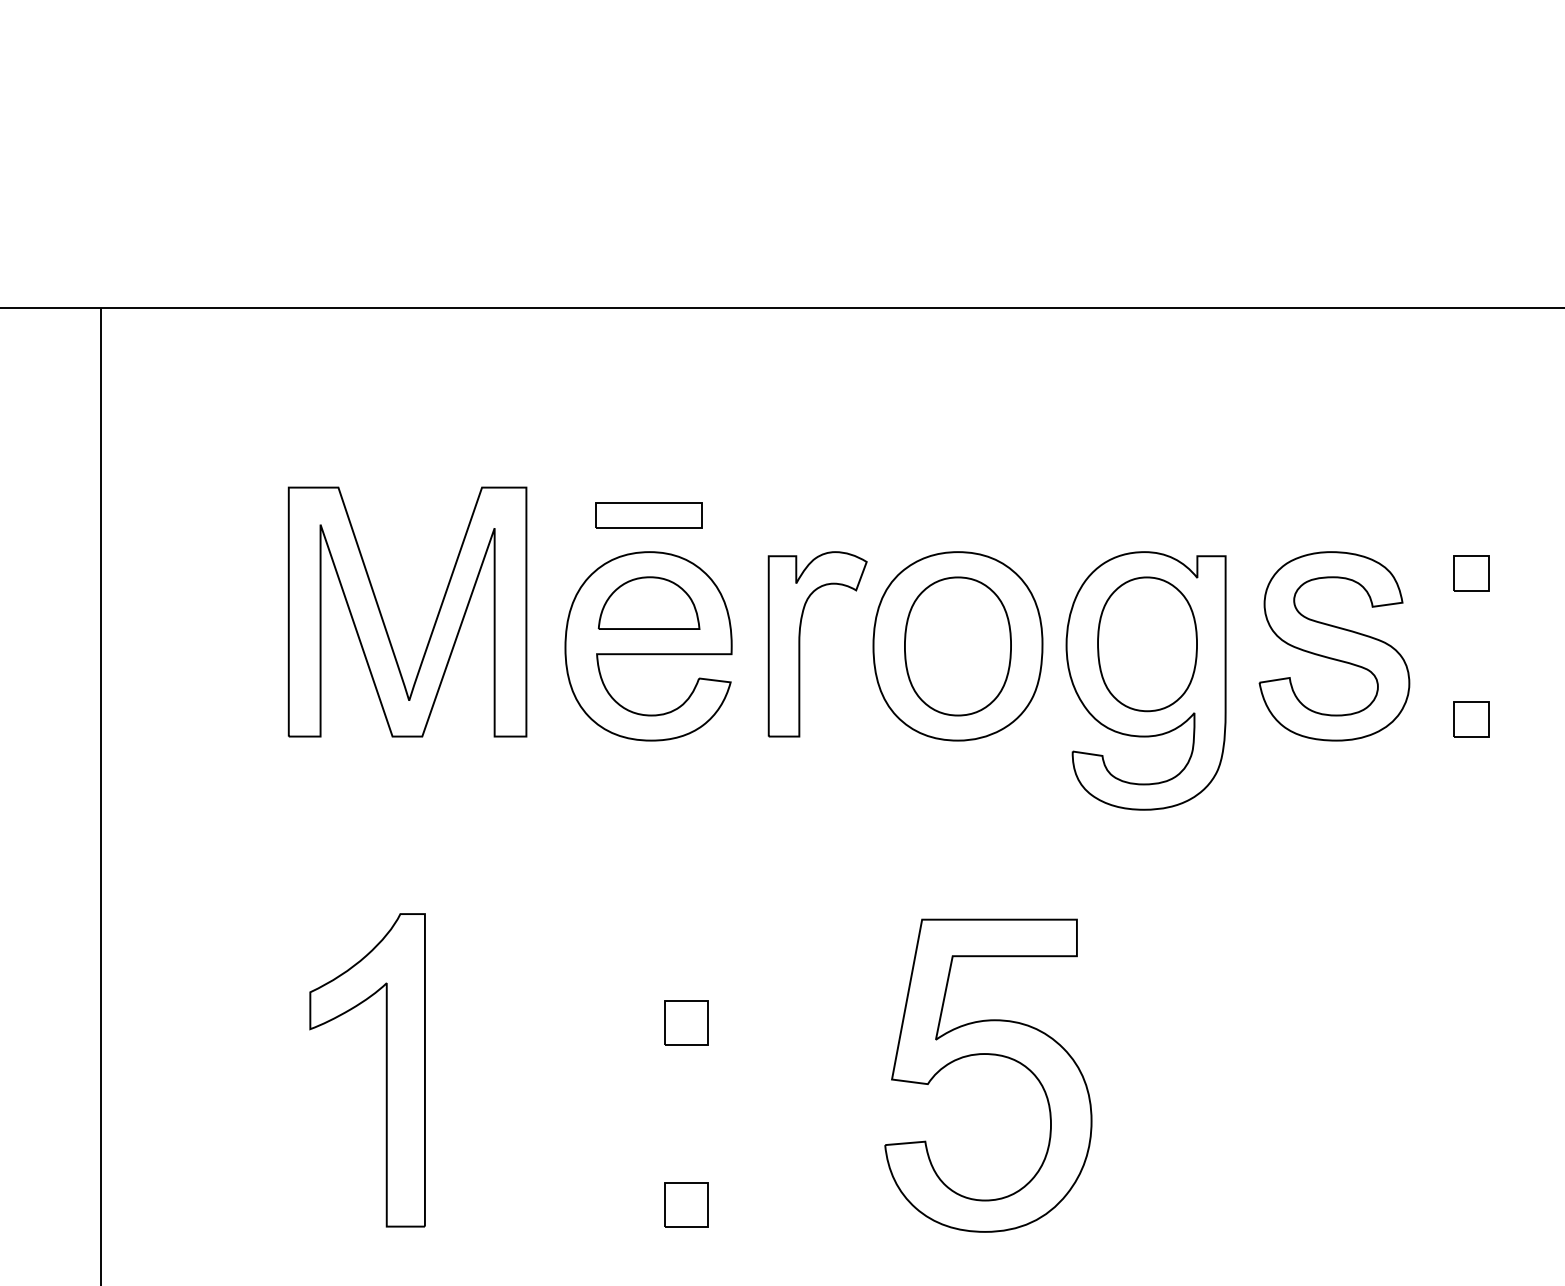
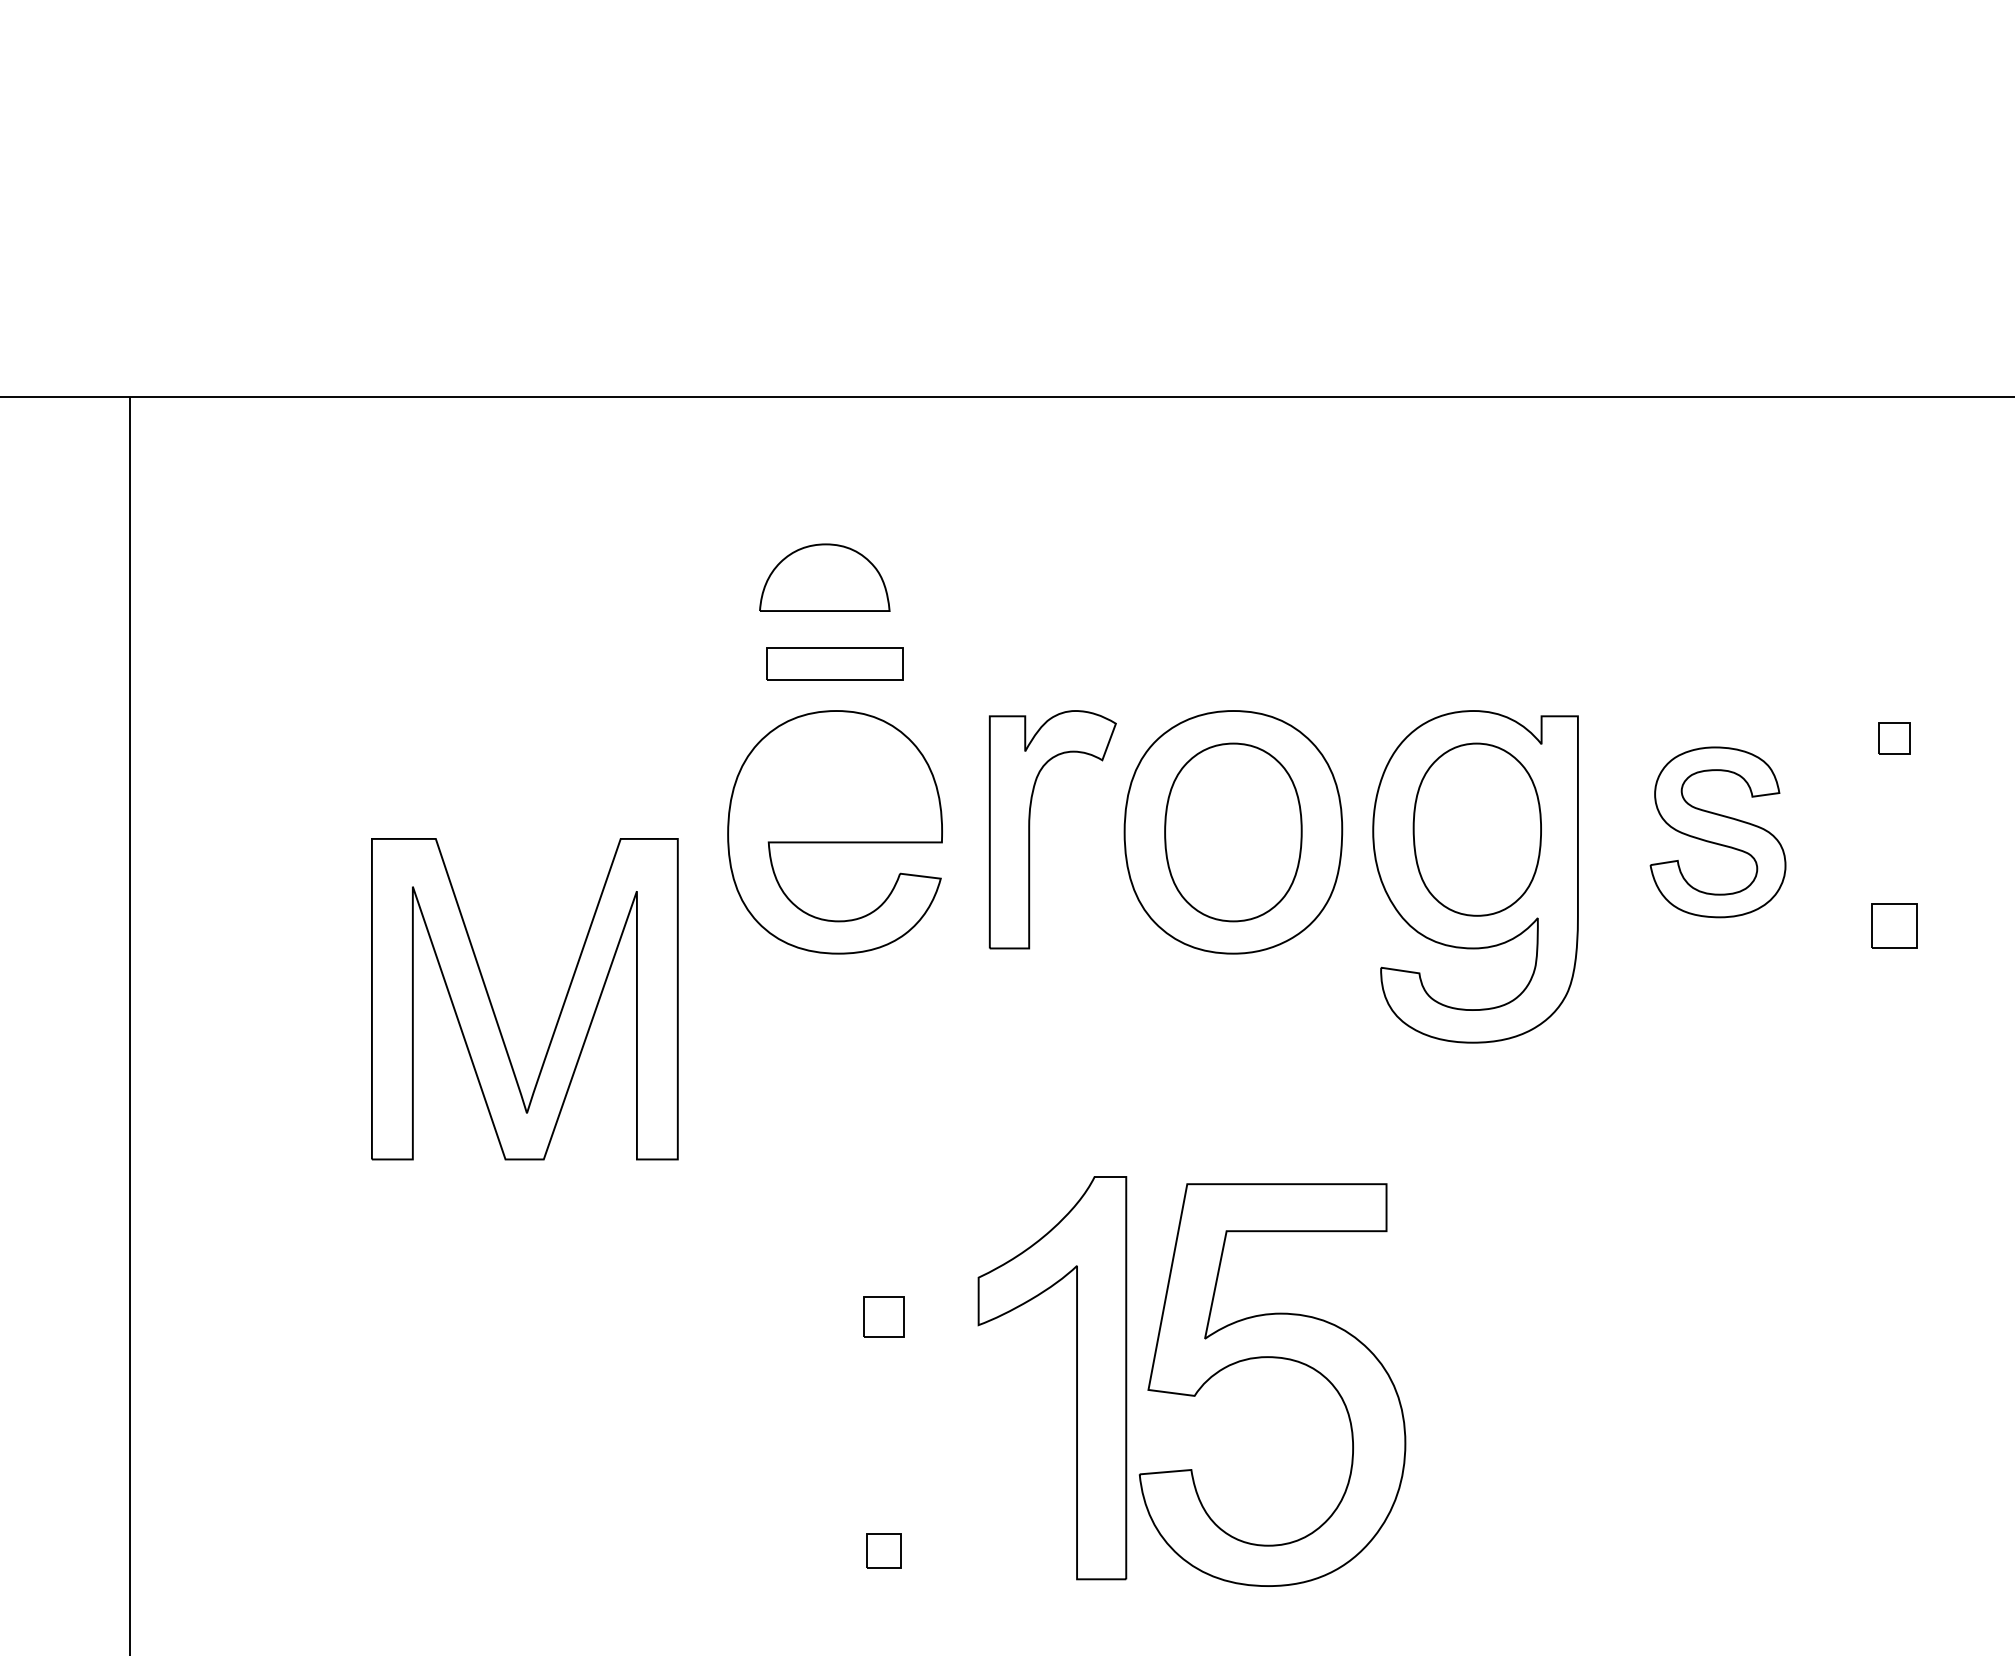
part: (1471, 573) -> (1894, 738), size x0.7
part: (648, 602) -> (824, 577), moved
part: (384, 620) -> (494, 1010), moved
part: (1334, 646) -> (1717, 832), size x0.7
part: (686, 1022) -> (883, 1316), size x0.7
part: (386, 1070) -> (1076, 1378), moved
part: (686, 1204) -> (883, 1550), size x0.6

